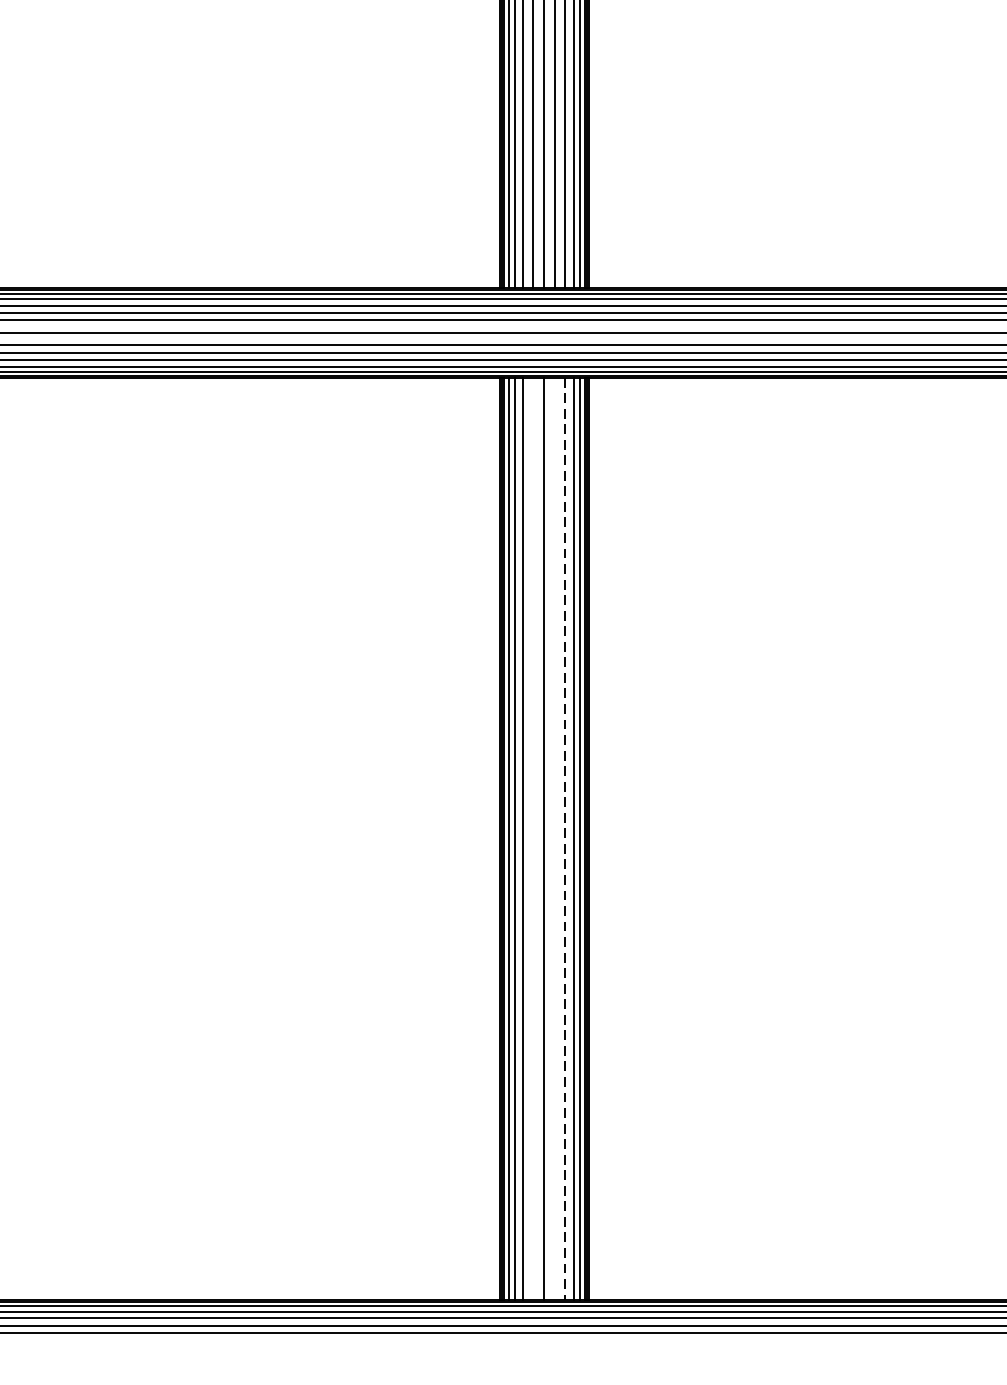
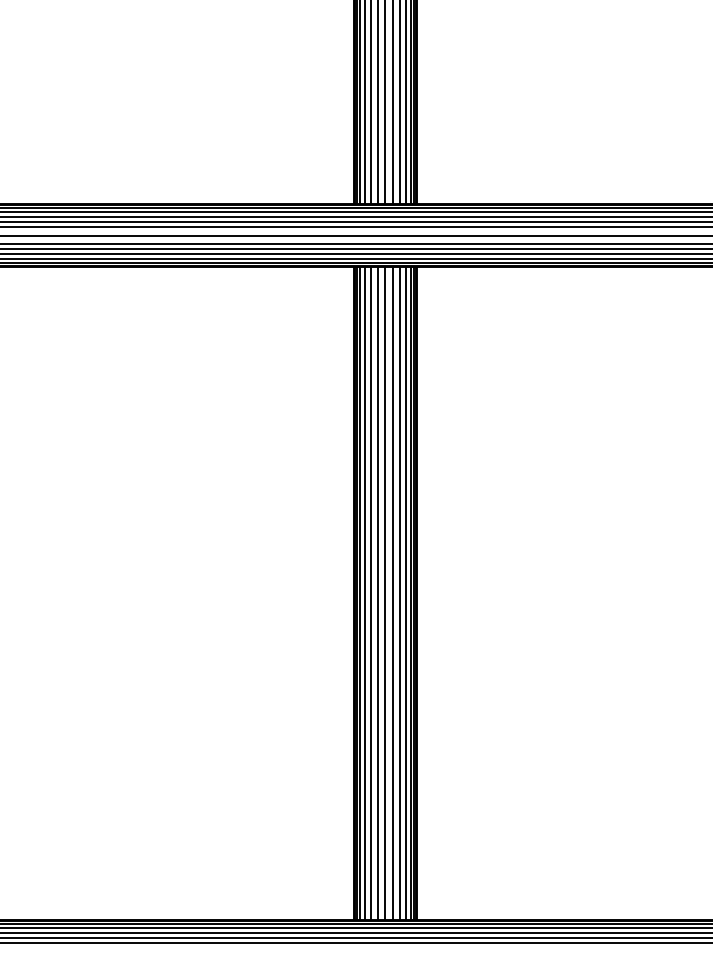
line: (533, 838) -> (377, 593), added
line: (555, 838) -> (393, 593), added
line: (565, 838) -> (400, 593), dashed -> solid

